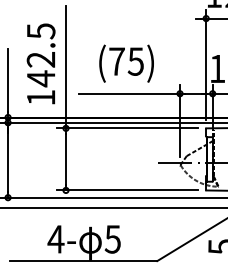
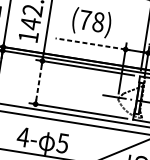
text: (135, 61) -> (98, 22), (75) -> (78)
line: (129, 93) -> (90, 43), solid -> dashed
line: (65, 159) -> (38, 82), solid -> dashed

